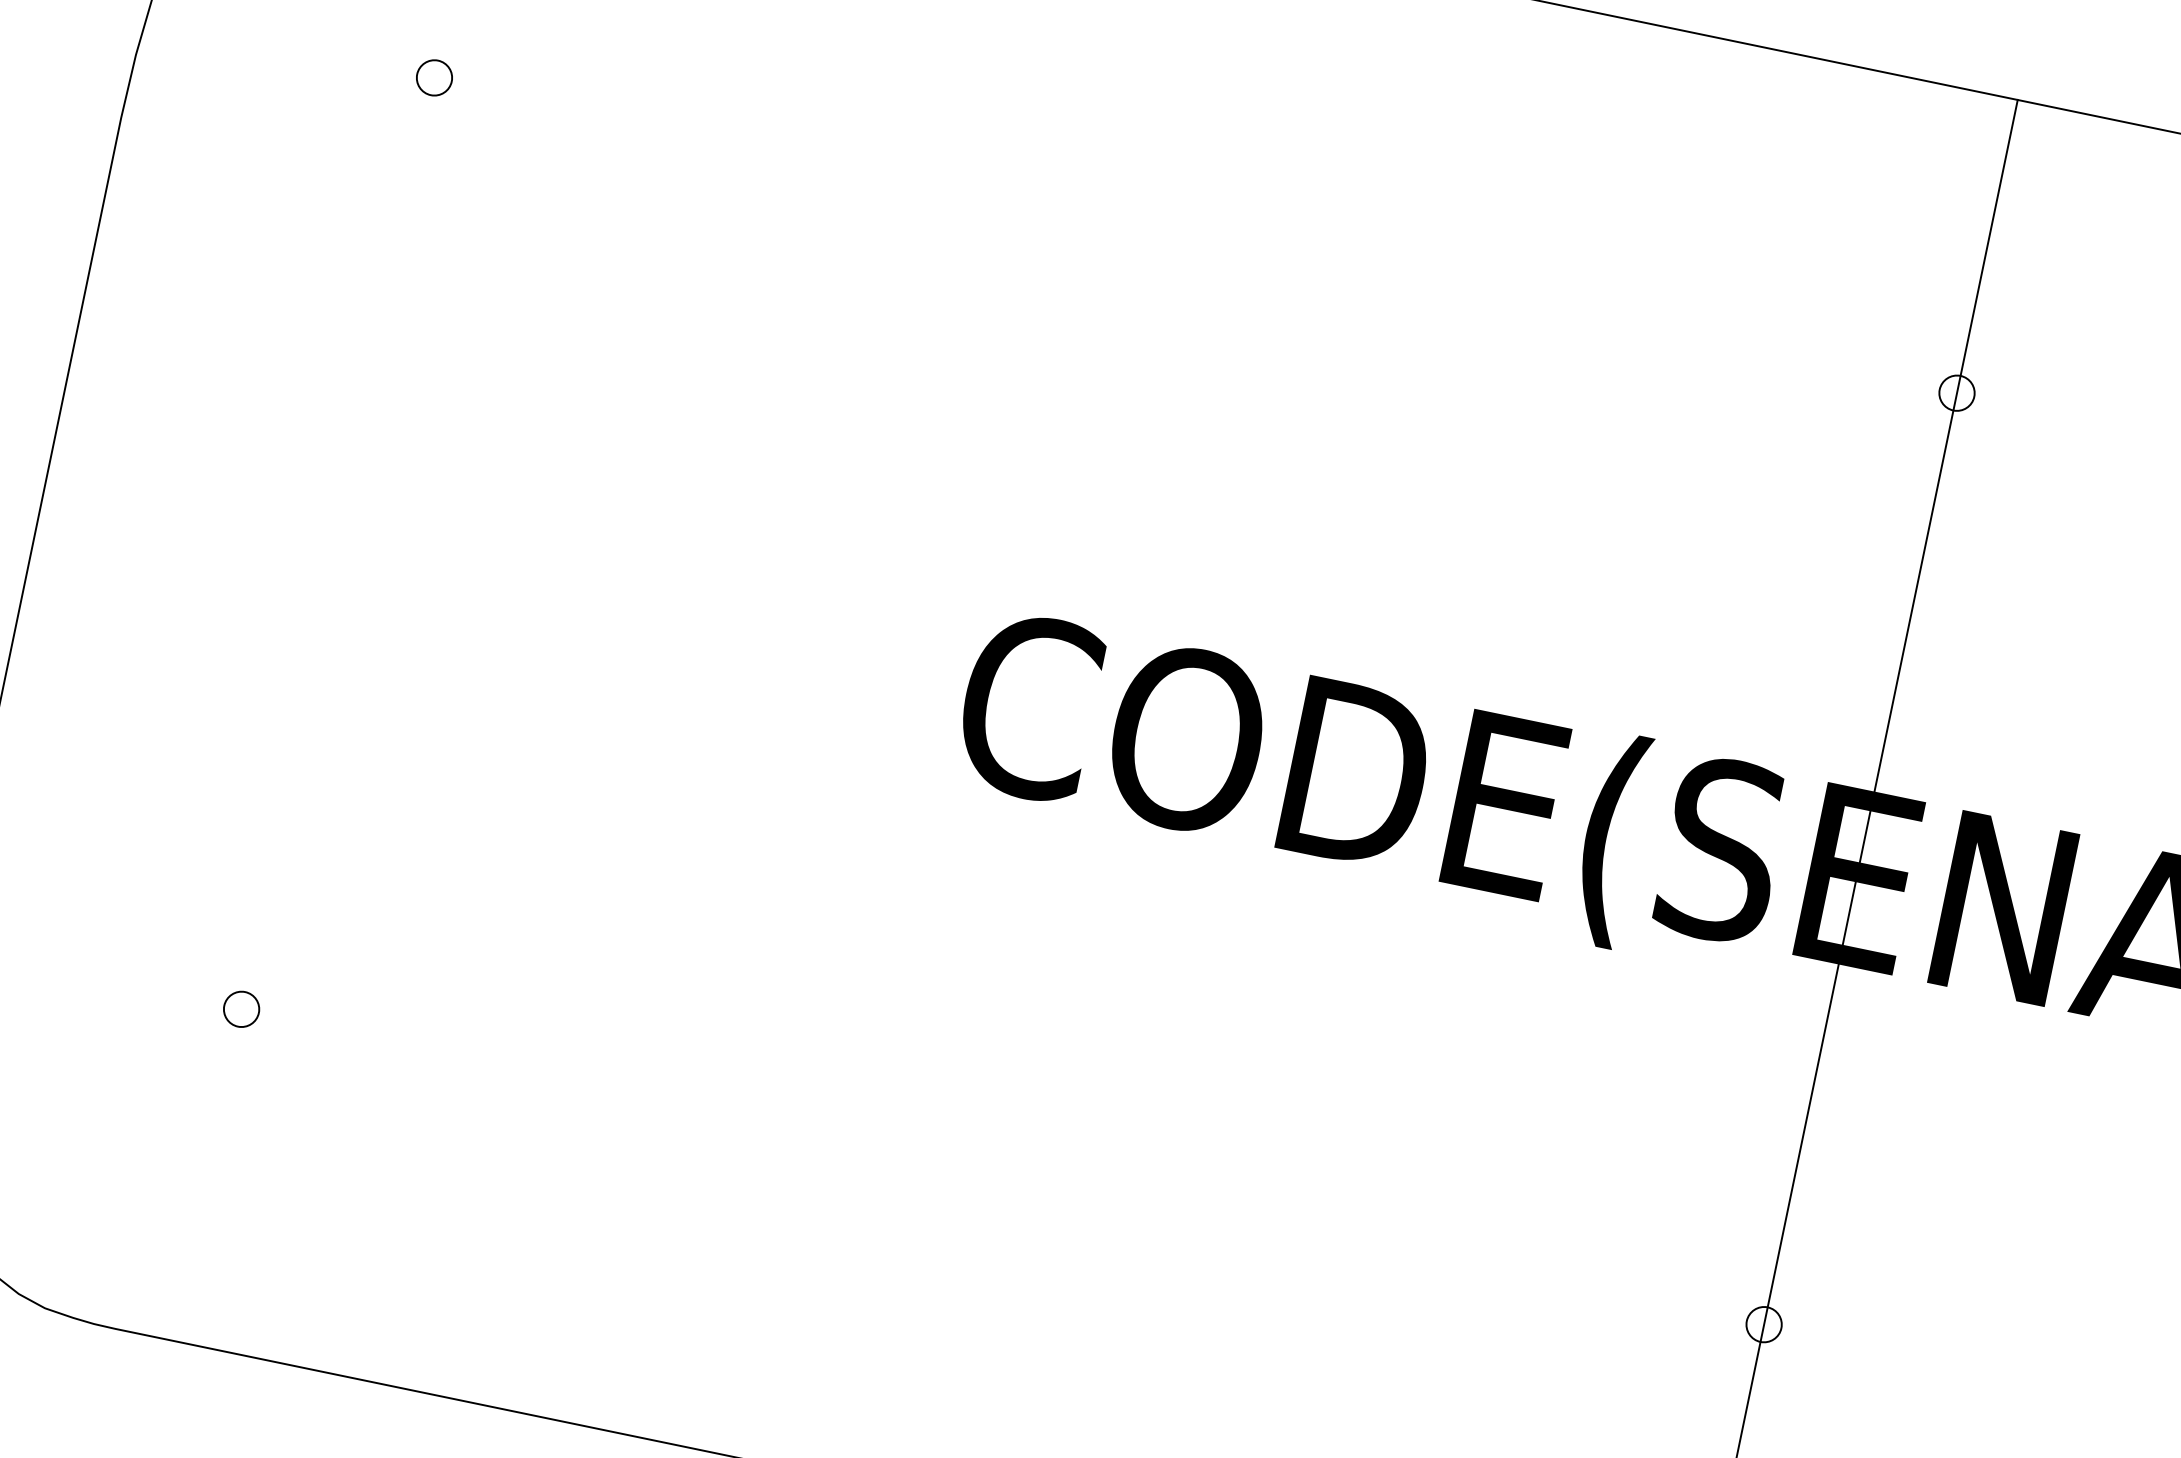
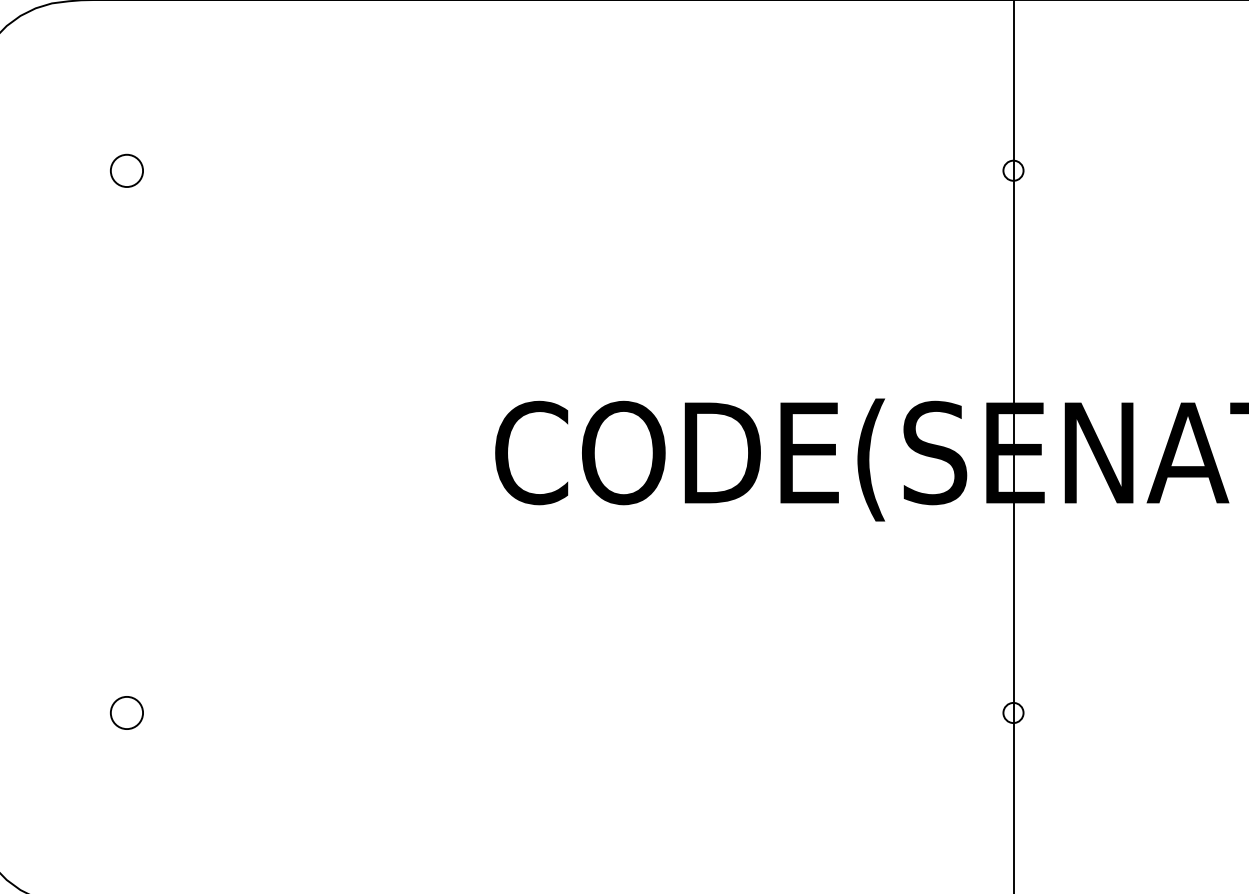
circle: (435, 77) -> (127, 170), size x1.6
circle: (242, 1008) -> (127, 712), size x1.6

